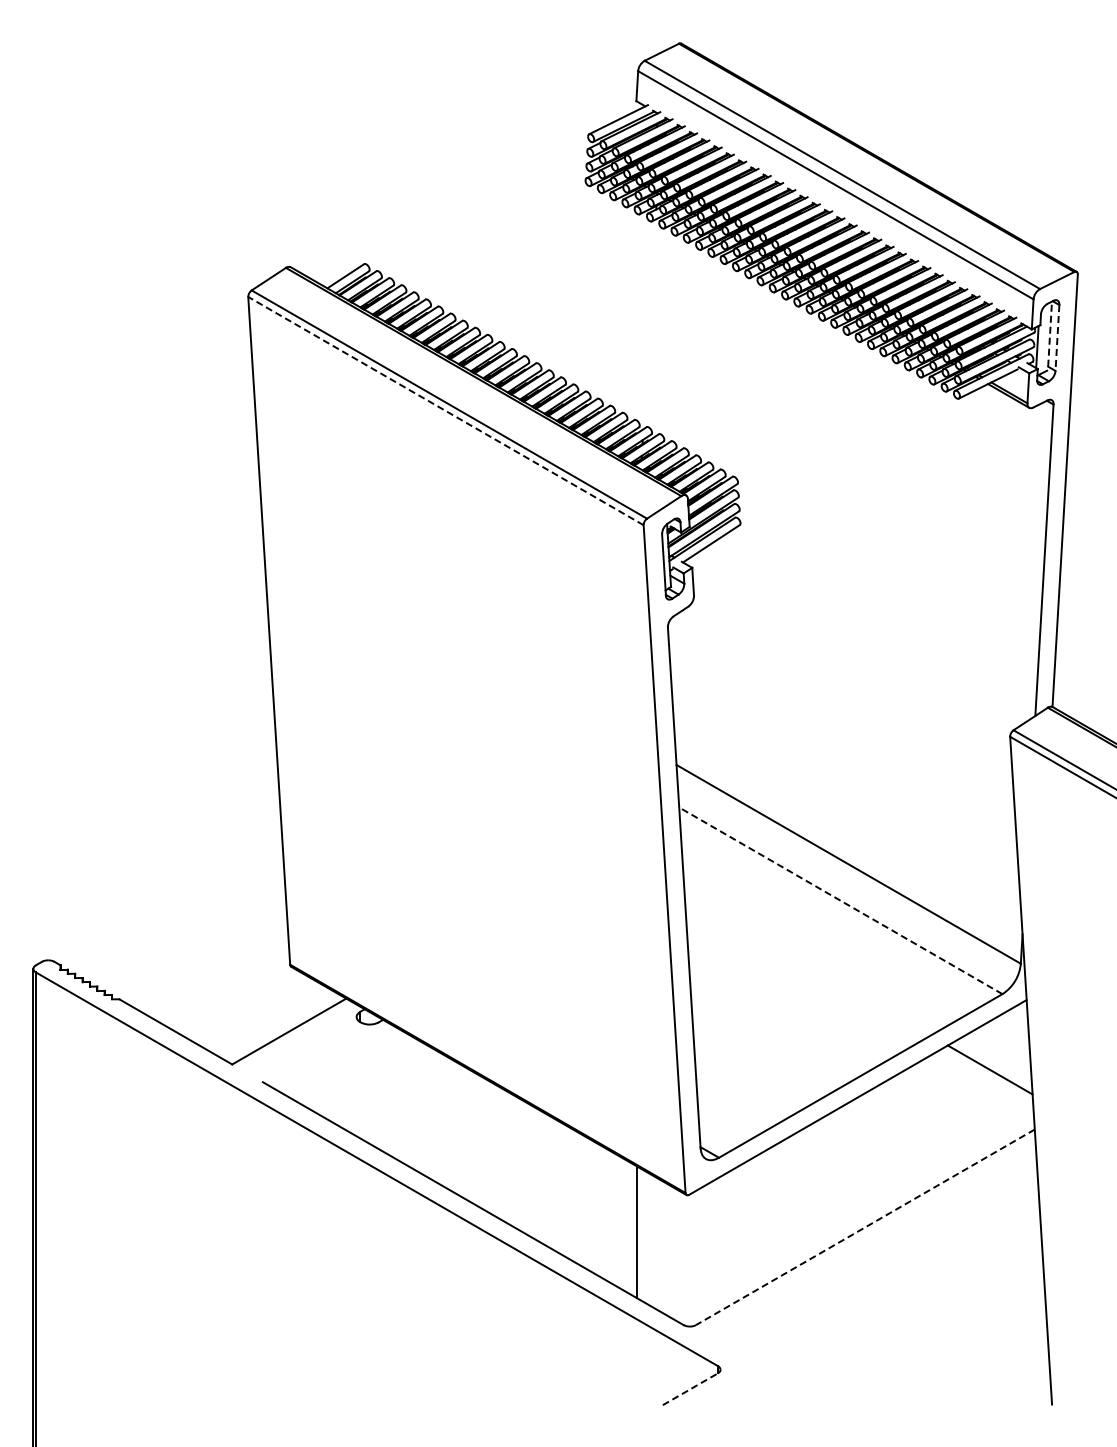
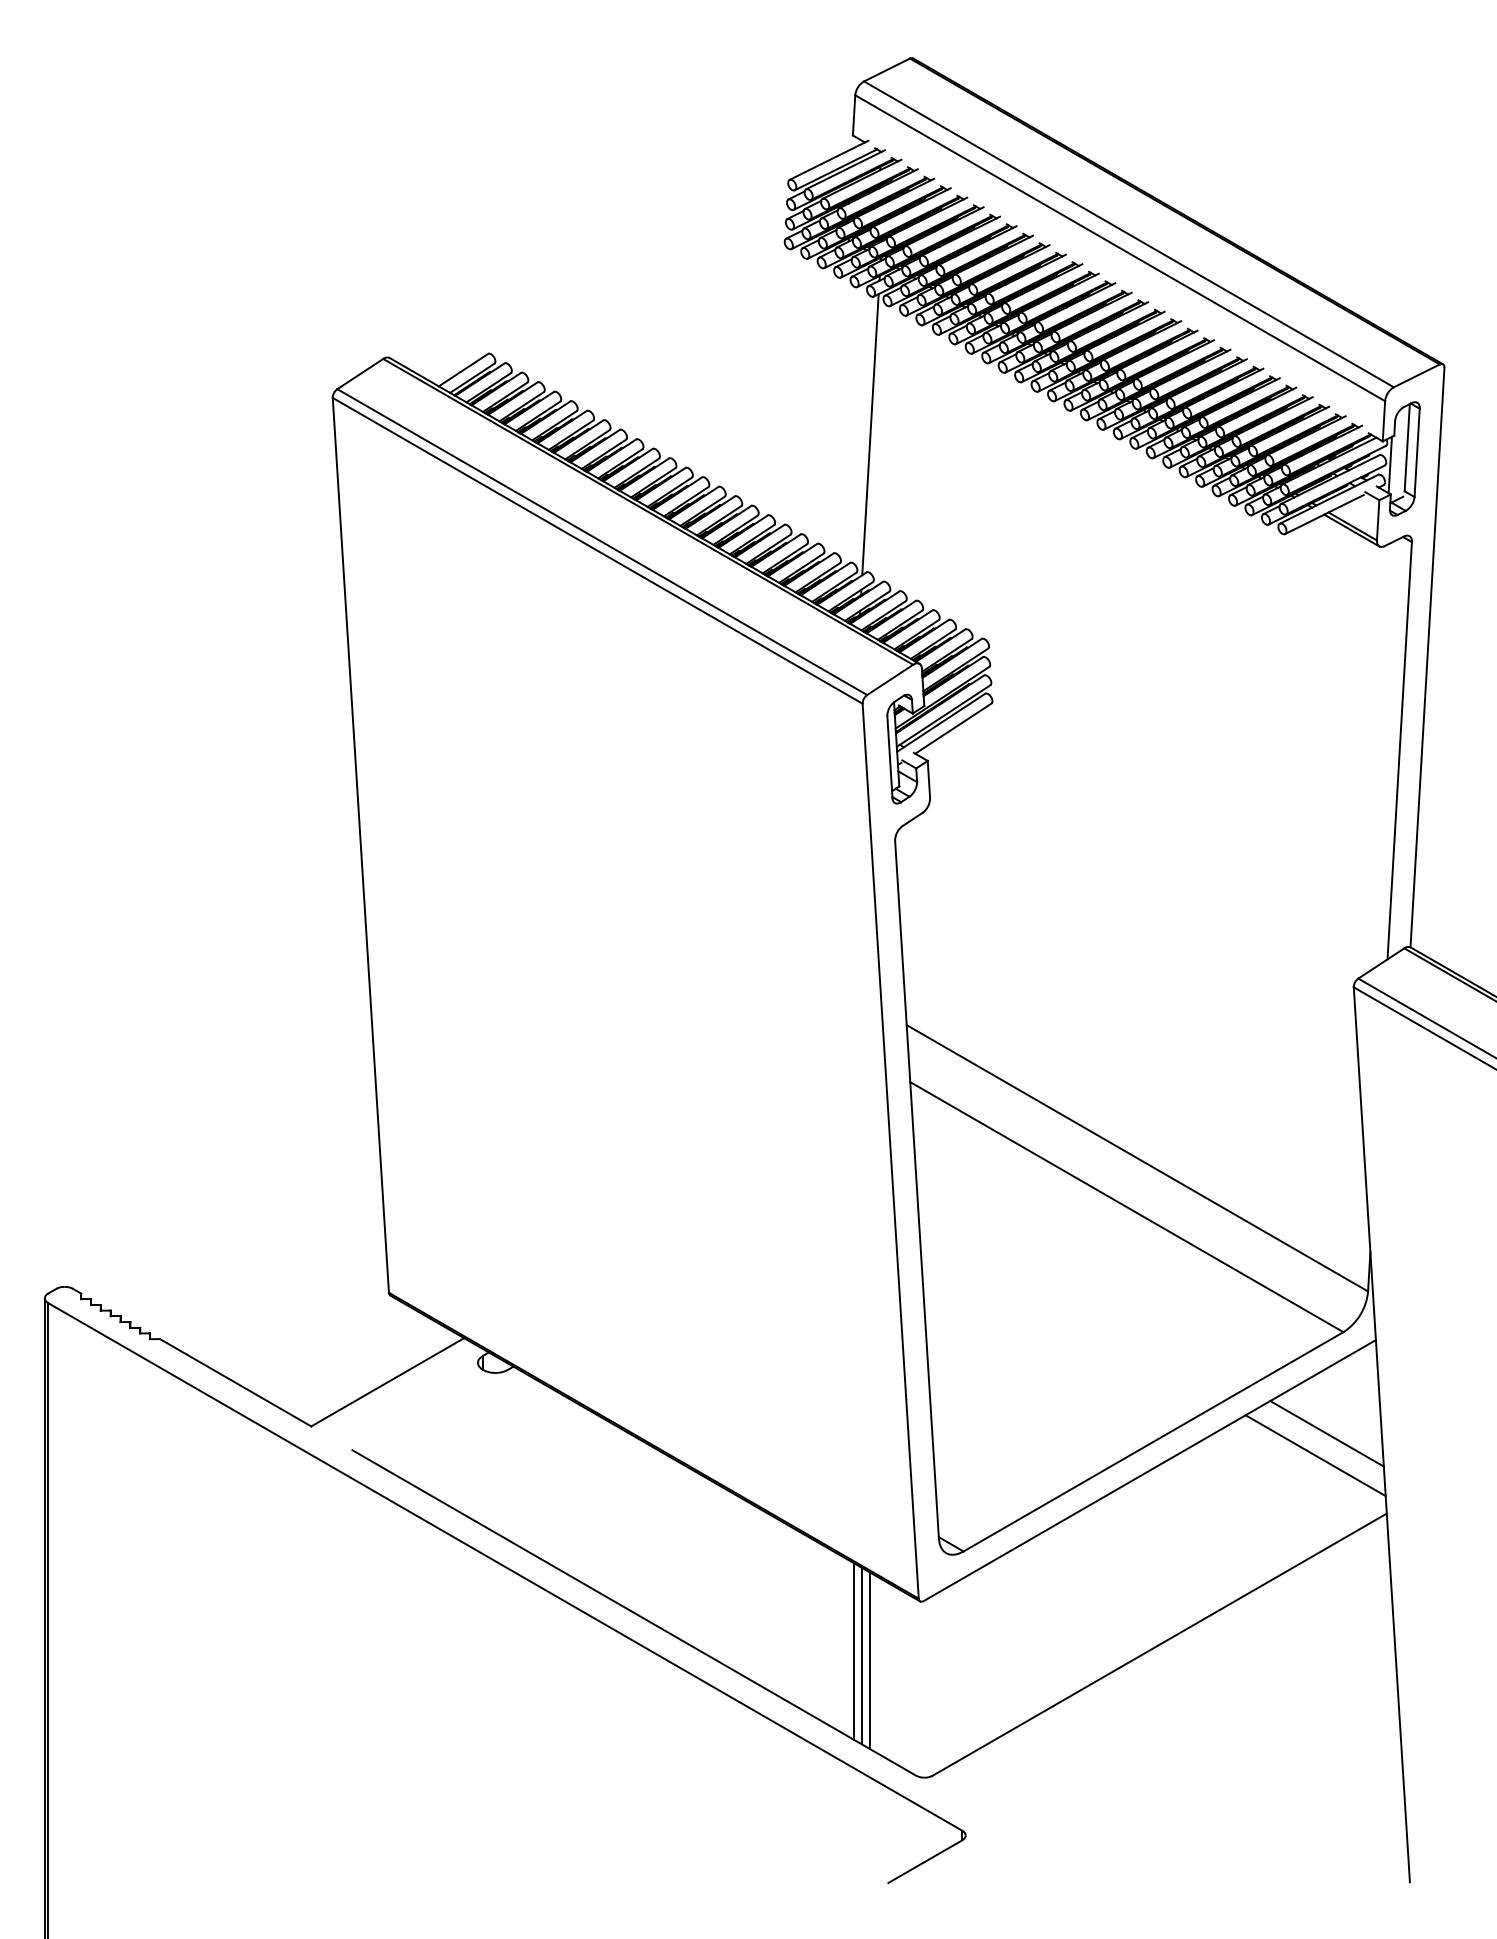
line: (649, 324) -> (870, 434), added
line: (1050, 334) -> (1407, 448), dashed -> solid
line: (1057, 338) -> (1417, 453), dashed -> solid
line: (445, 410) -> (597, 550), dashed -> solid
line: (840, 900) -> (1126, 1206), dashed -> solid
line: (981, 1086) -> (1315, 1455), added
line: (865, 1227) -> (1159, 1644), dashed -> solid
line: (643, 1235) -> (862, 1655), added
line: (649, 1239) -> (870, 1660), added
line: (690, 1389) -> (925, 1862), dashed -> solid

